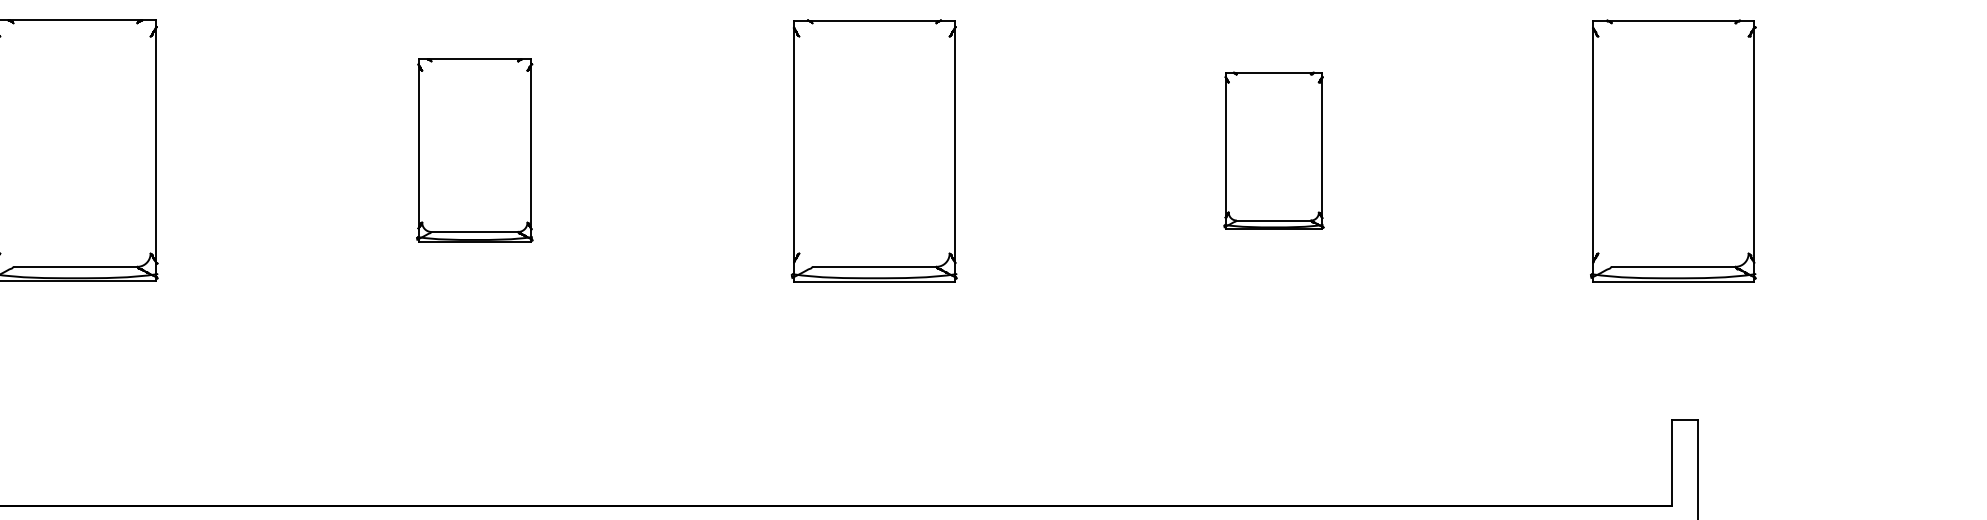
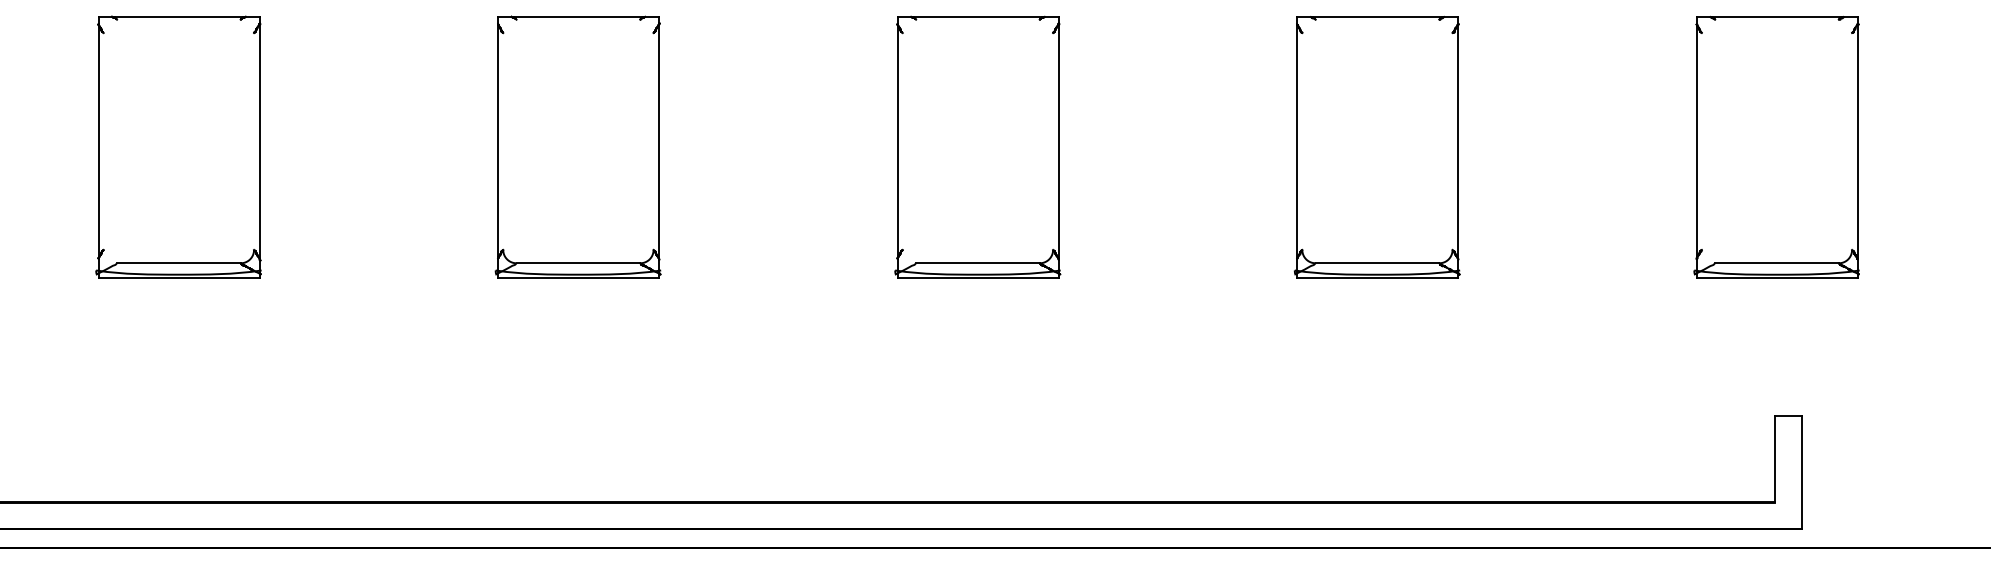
part: (474, 150) -> (577, 146), size x1.43
part: (1273, 151) -> (1376, 147), size x1.67

